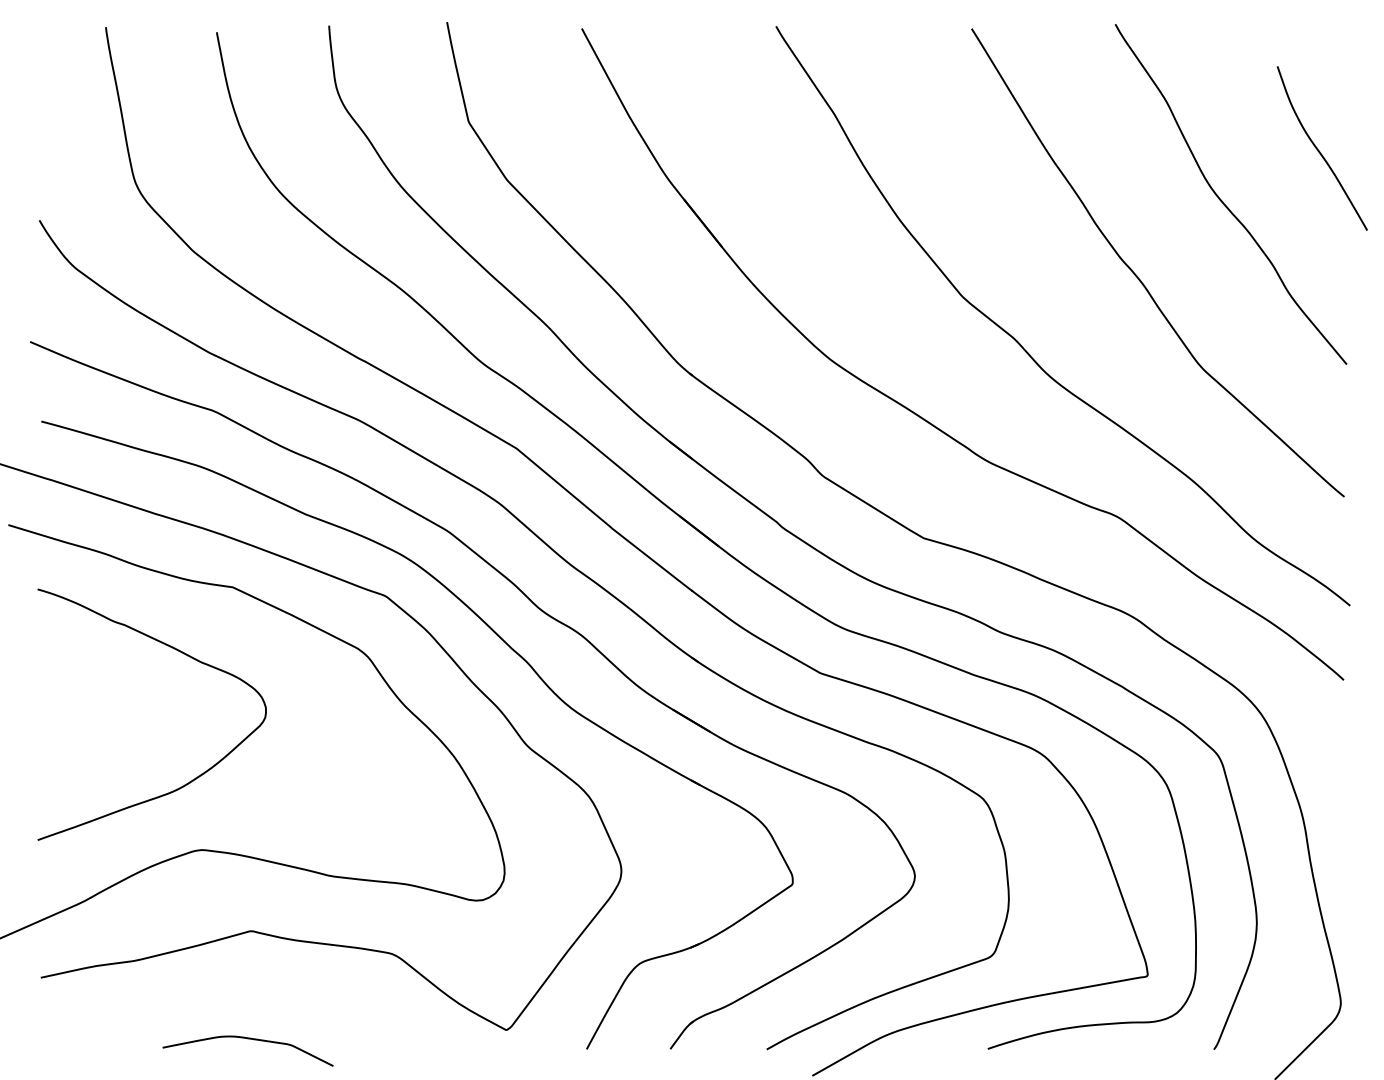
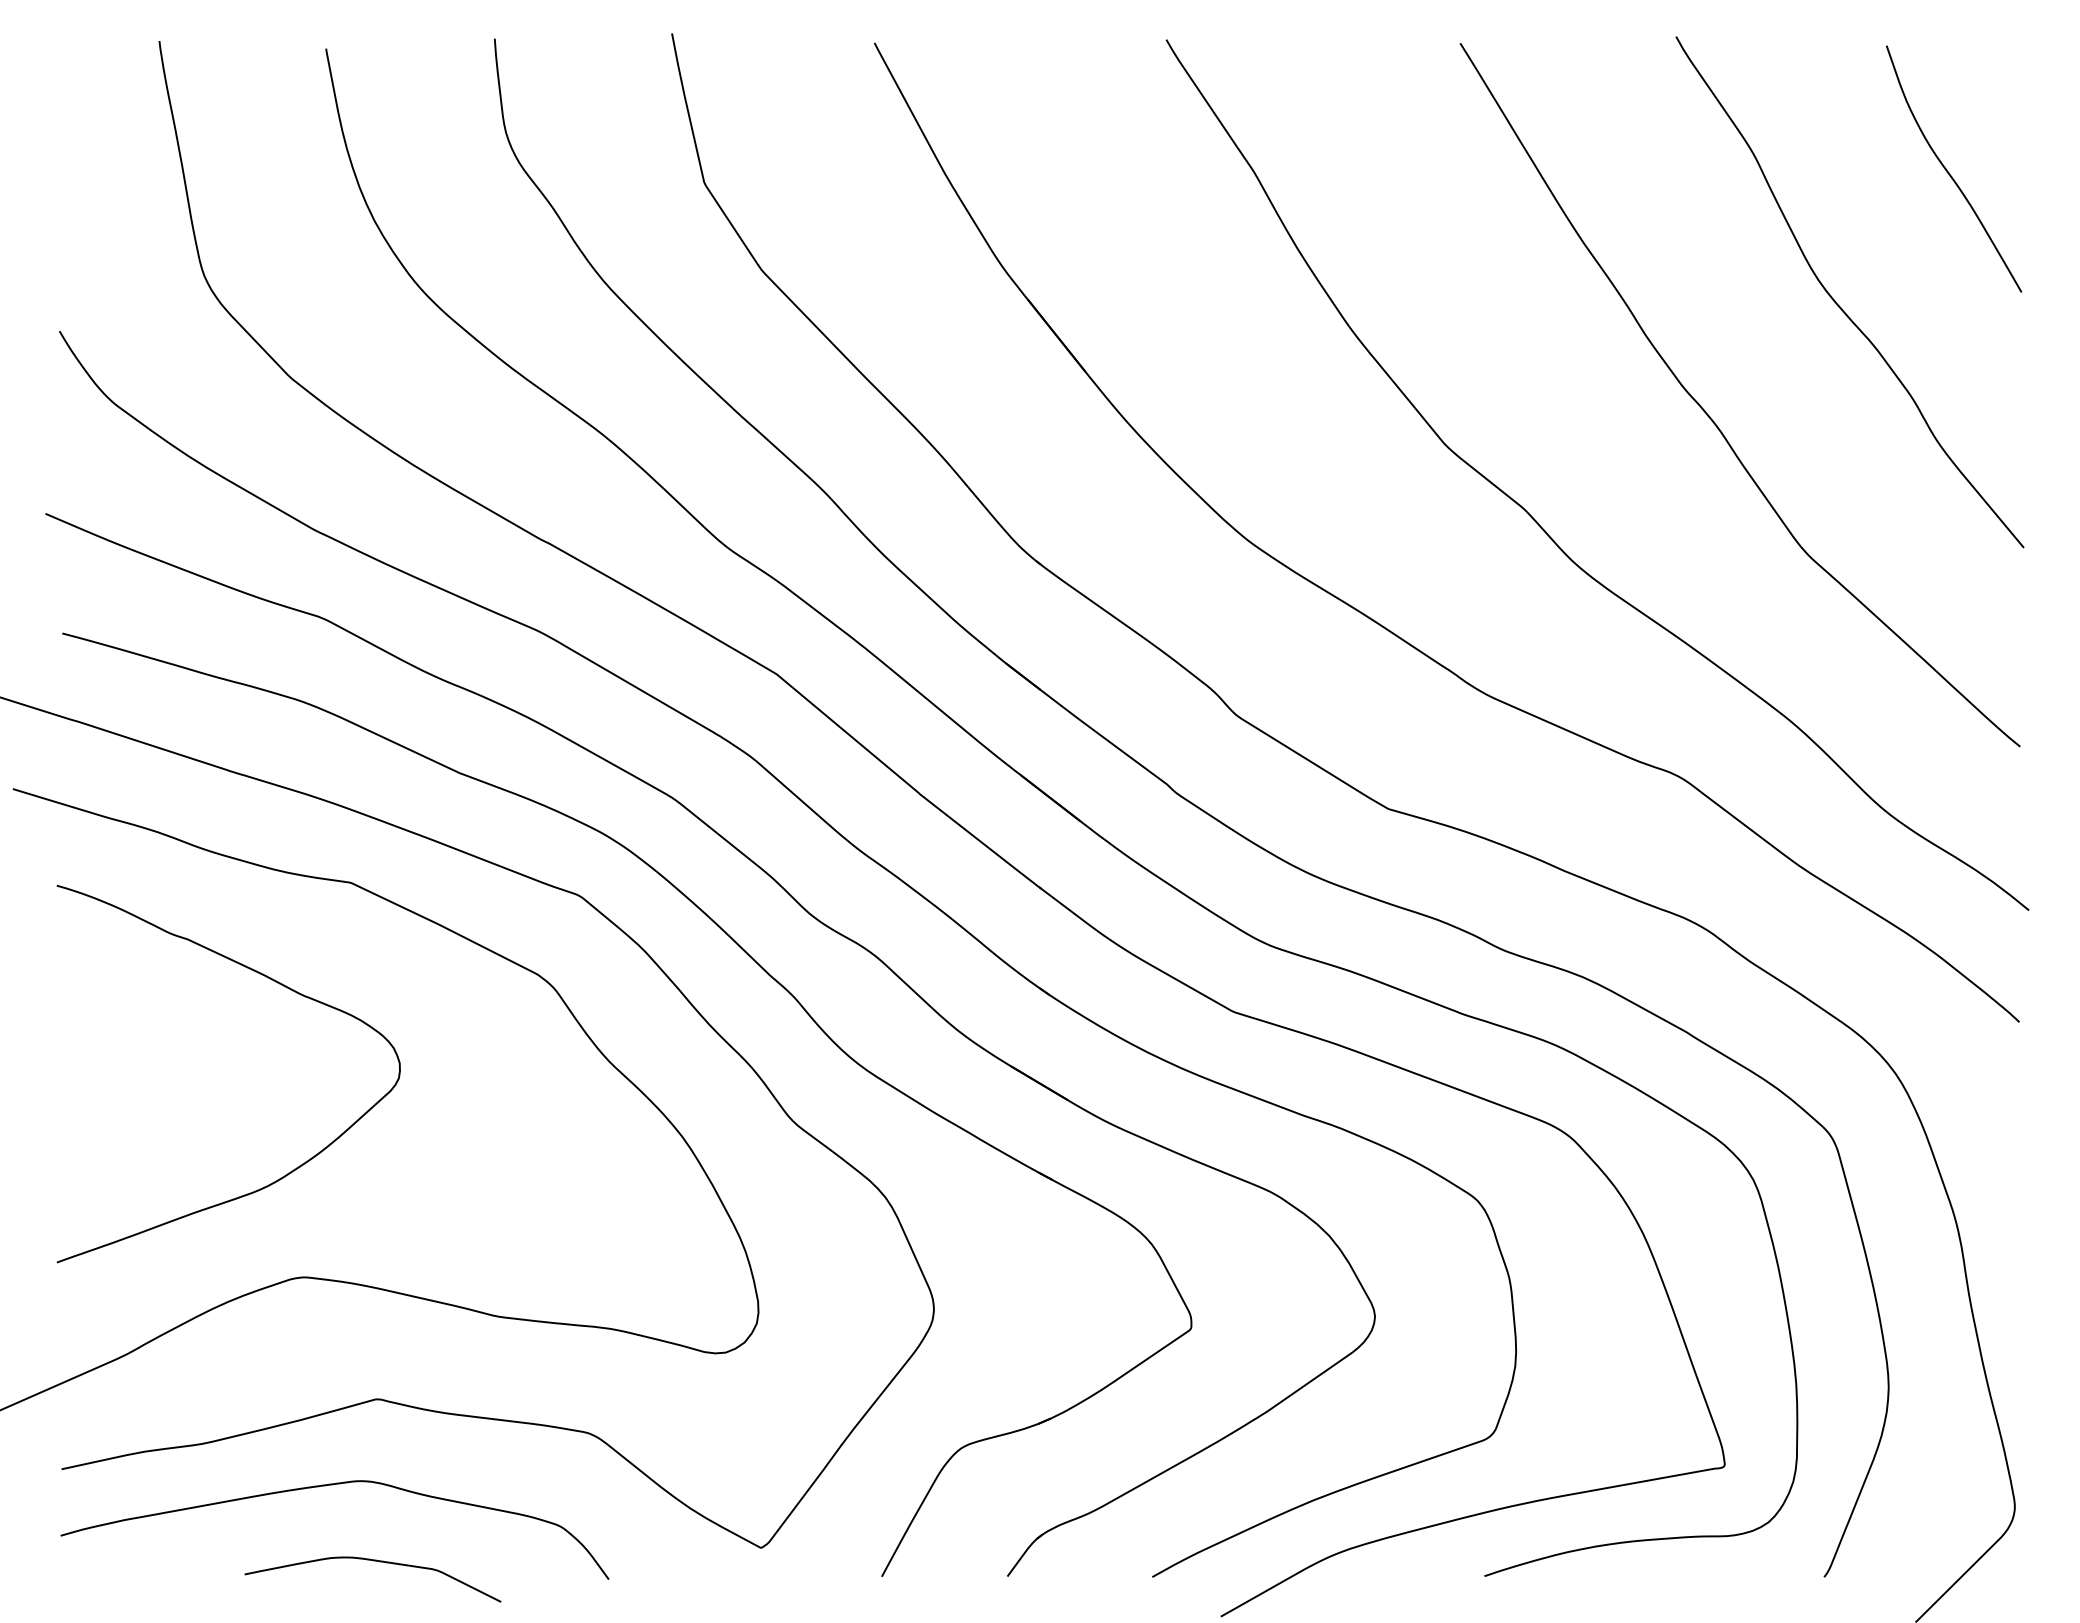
curve: (1319, 150) -> (1949, 172), moved
curve: (218, 989) -> (328, 1486), added

